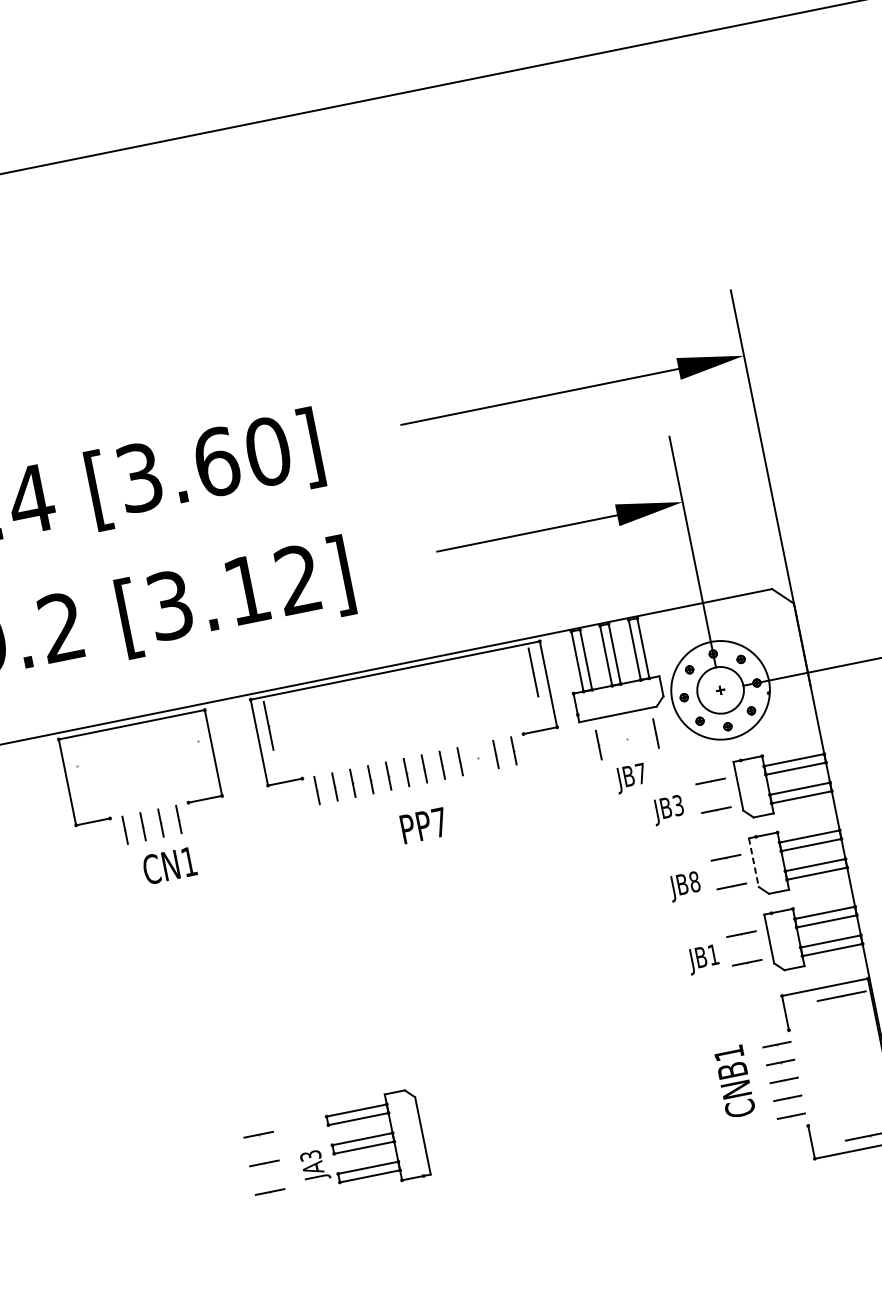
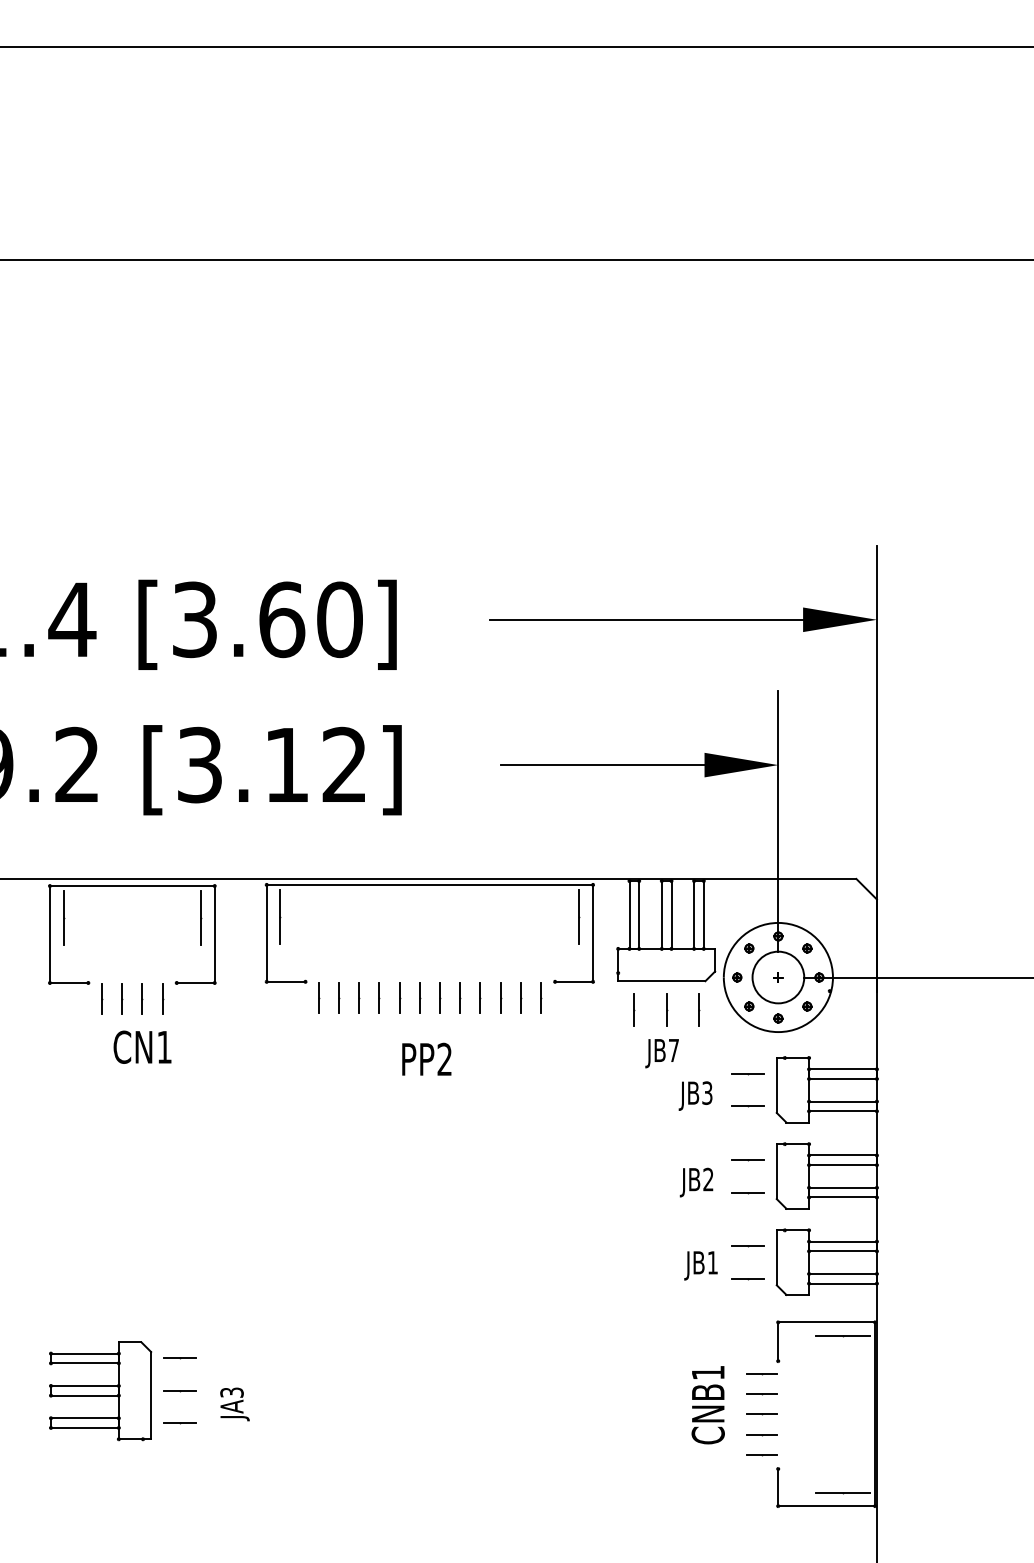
line: (627, 739) -> (666, 1010), added
line: (198, 741) -> (201, 918), added
line: (477, 757) -> (500, 997), added
line: (76, 765) -> (63, 918), added
text: (439, 821) -> (444, 1058), PP7 -> PP2
line: (753, 863) -> (776, 1172), dashed -> solid
text: (694, 881) -> (708, 1179), JB8 -> JB2
part: (377, 1141) -> (100, 1391), moved

